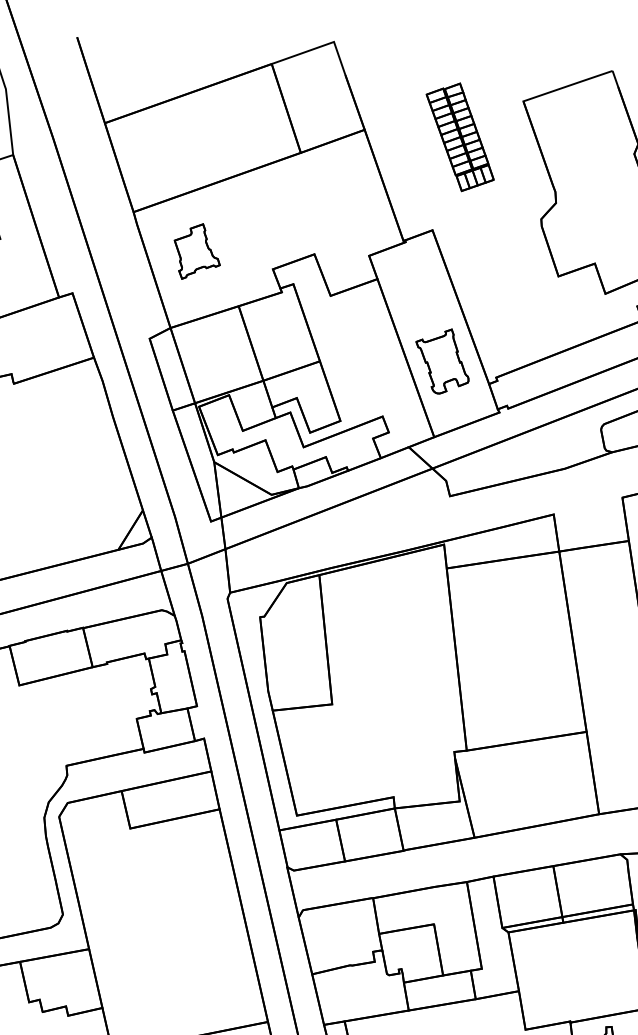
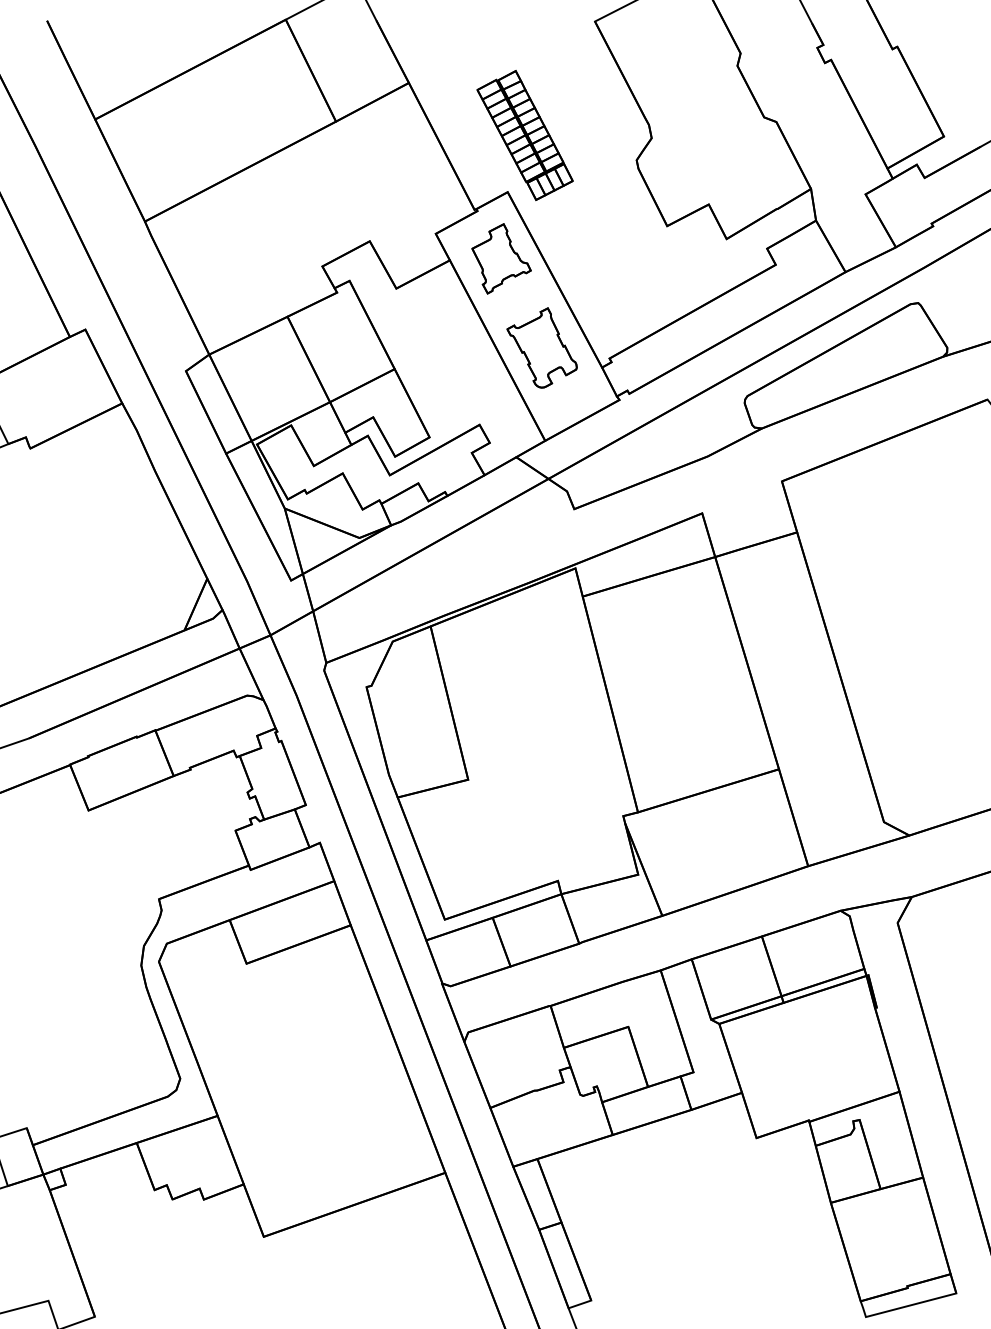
part: (459, 137) -> (524, 135), moved
part: (197, 251) -> (501, 258), moved

